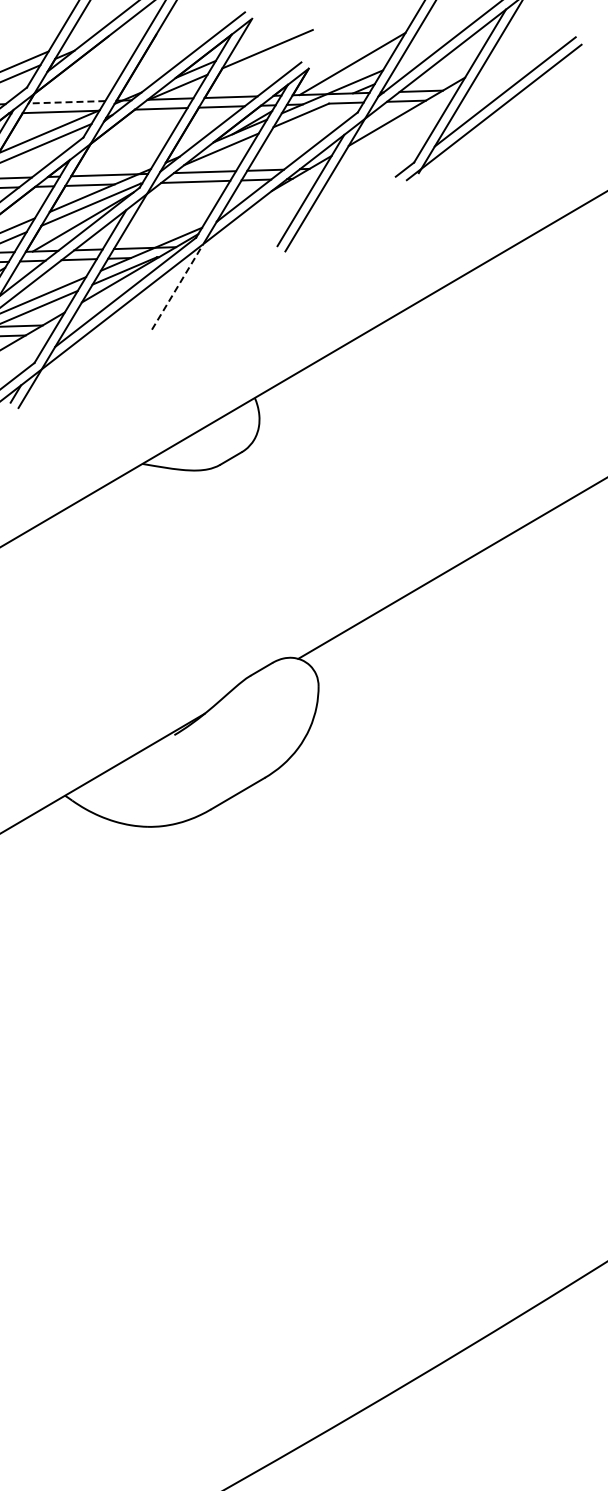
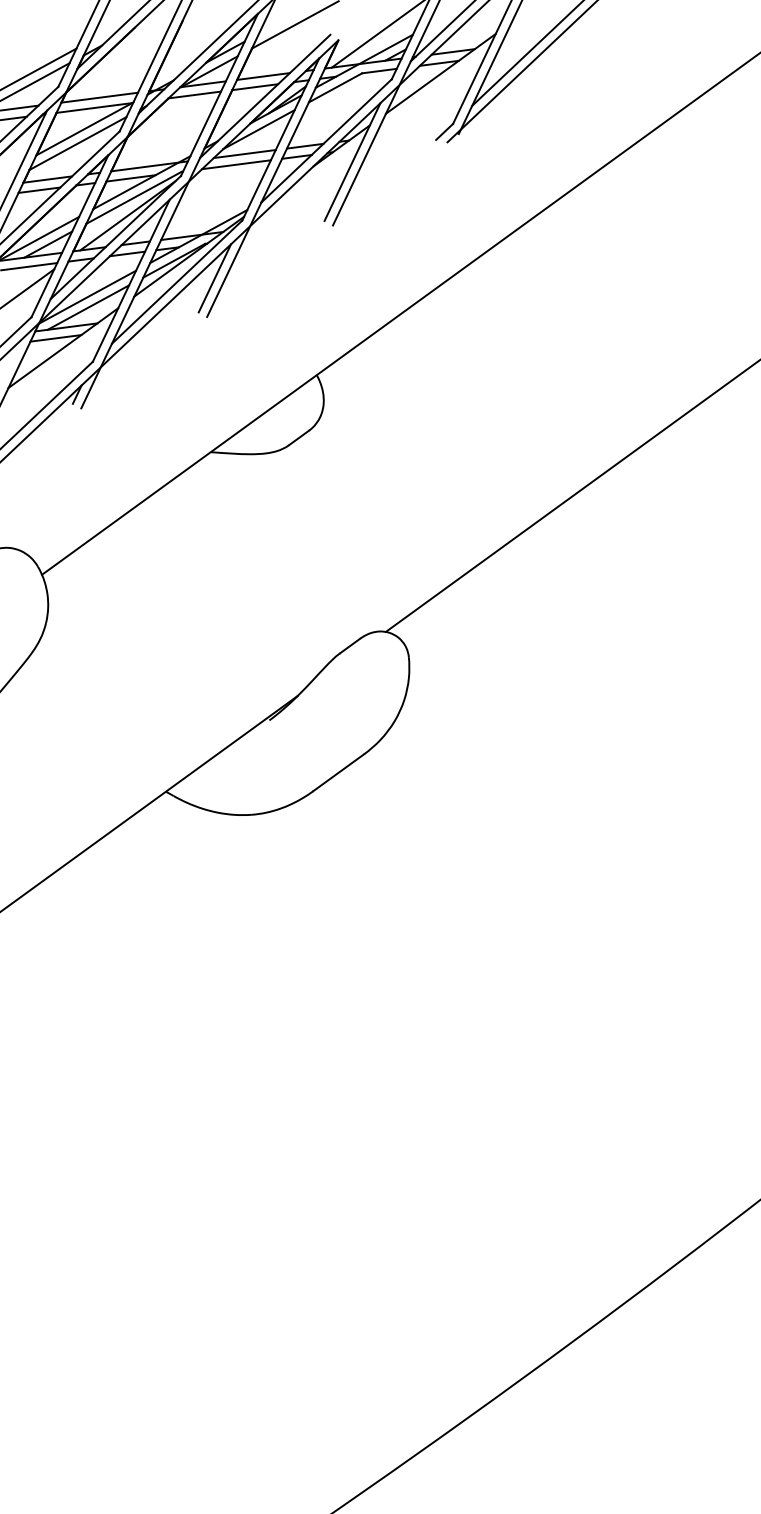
line: (66, 102) -> (99, 97), dashed -> solid
line: (177, 286) -> (228, 271), dashed -> solid
line: (162, 292) -> (214, 278), added

